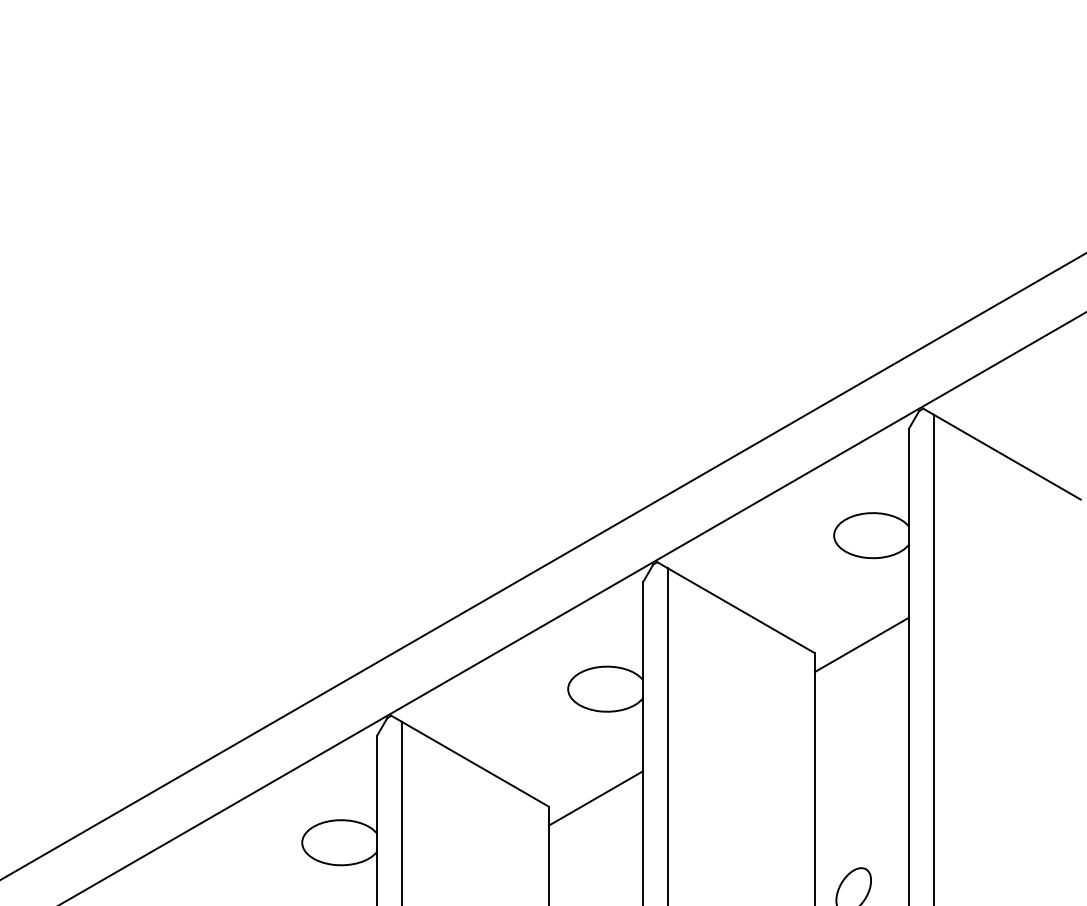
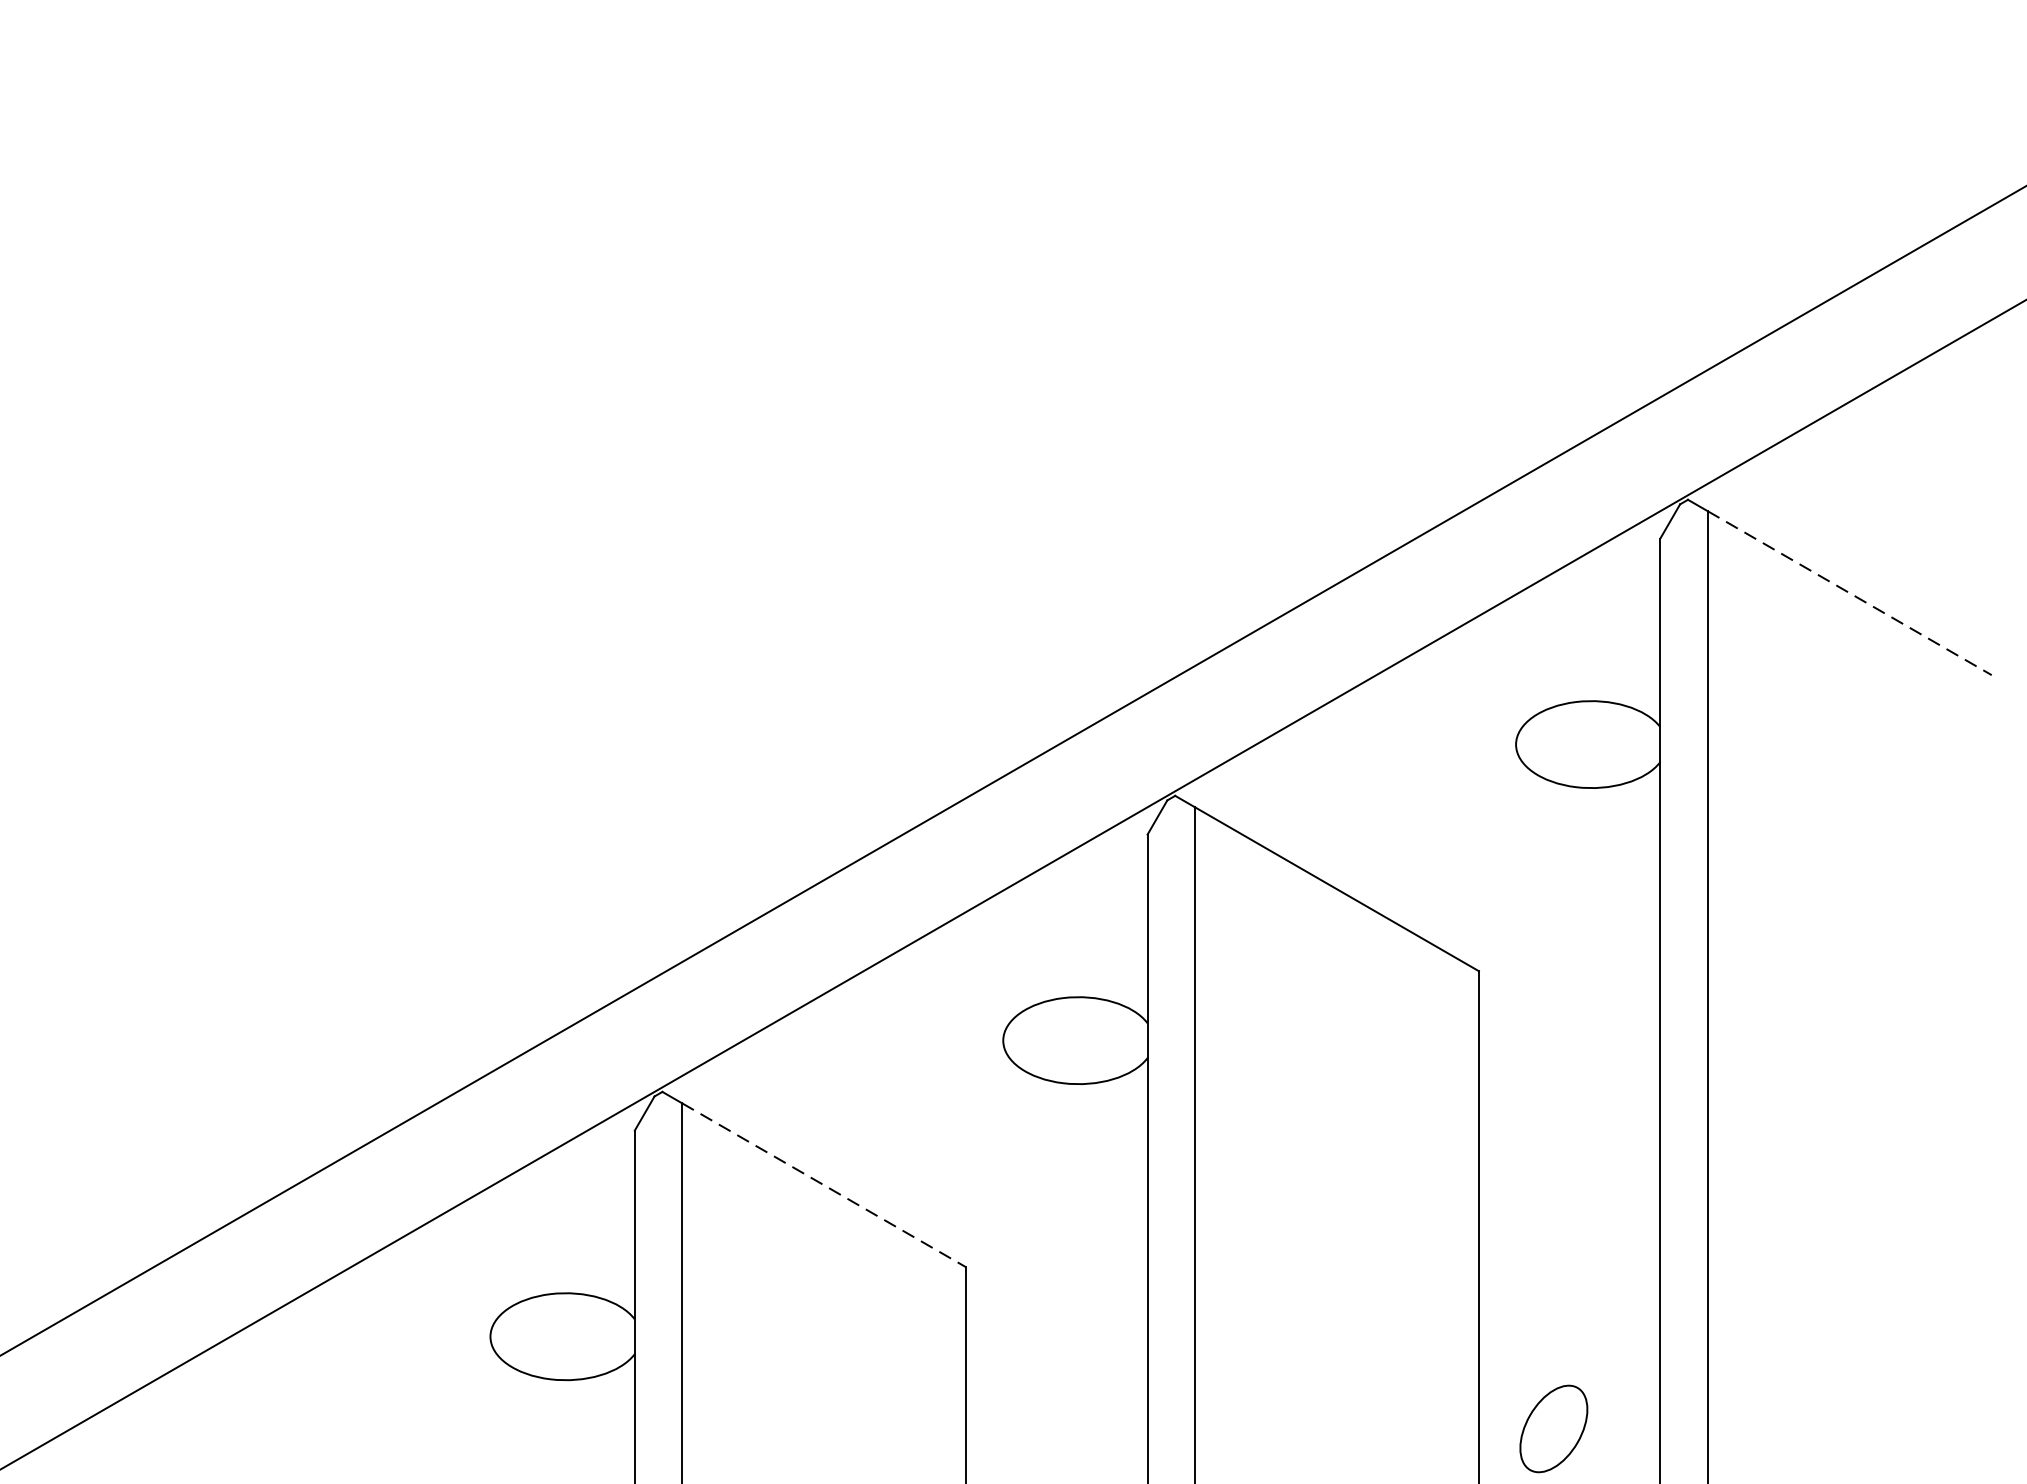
line: (1007, 457) -> (1850, 593), solid -> dashed
line: (861, 644) -> (1568, 954), removed
line: (475, 764) -> (824, 1185), solid -> dashed
line: (595, 798) -> (1055, 1251), removed

